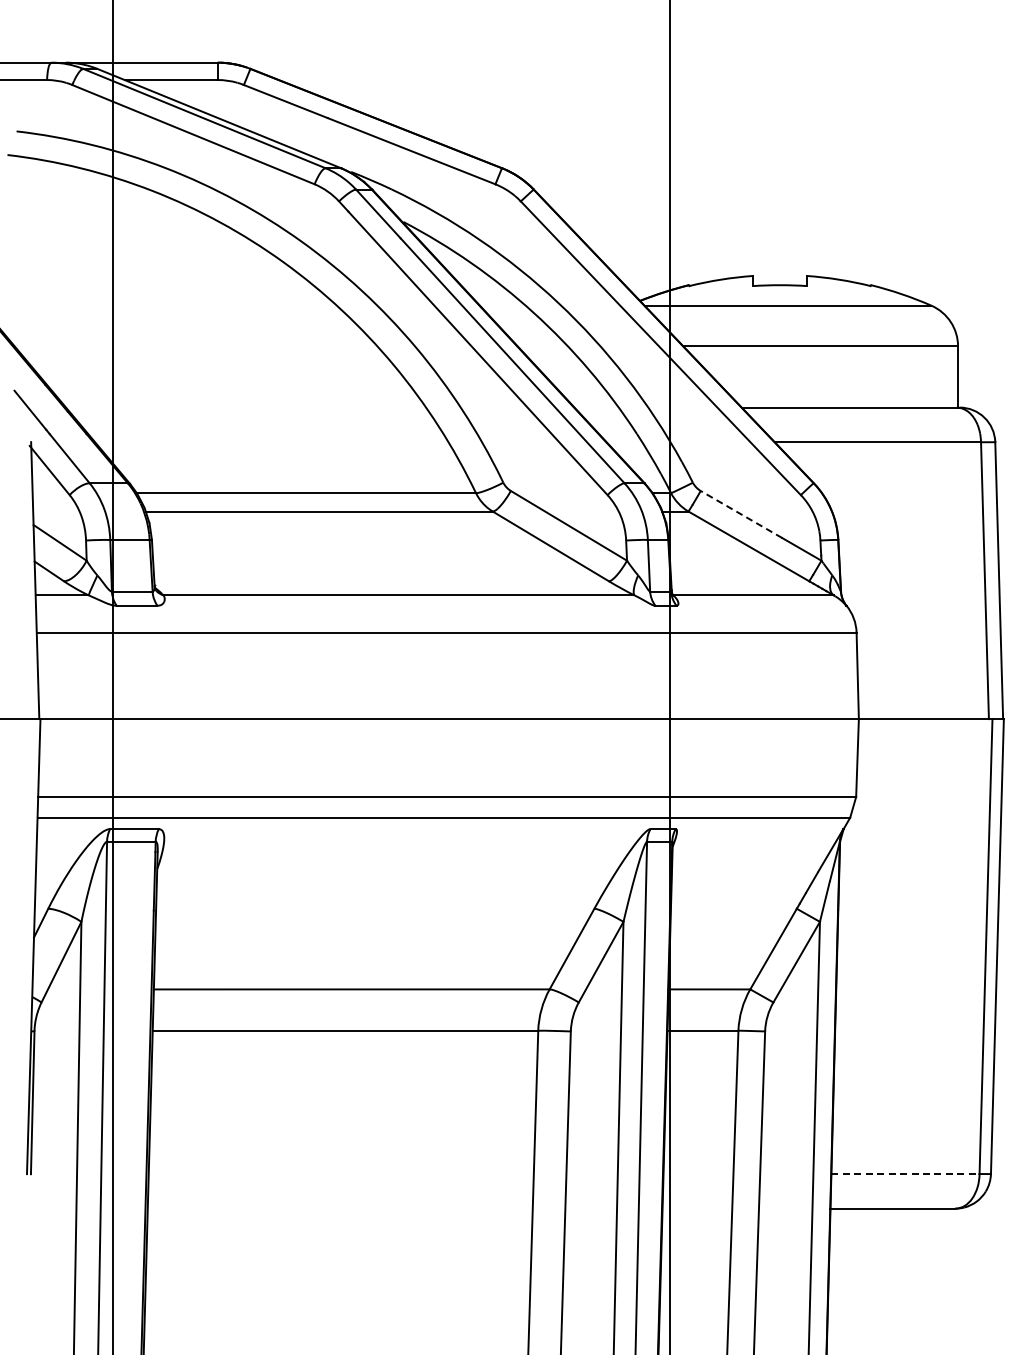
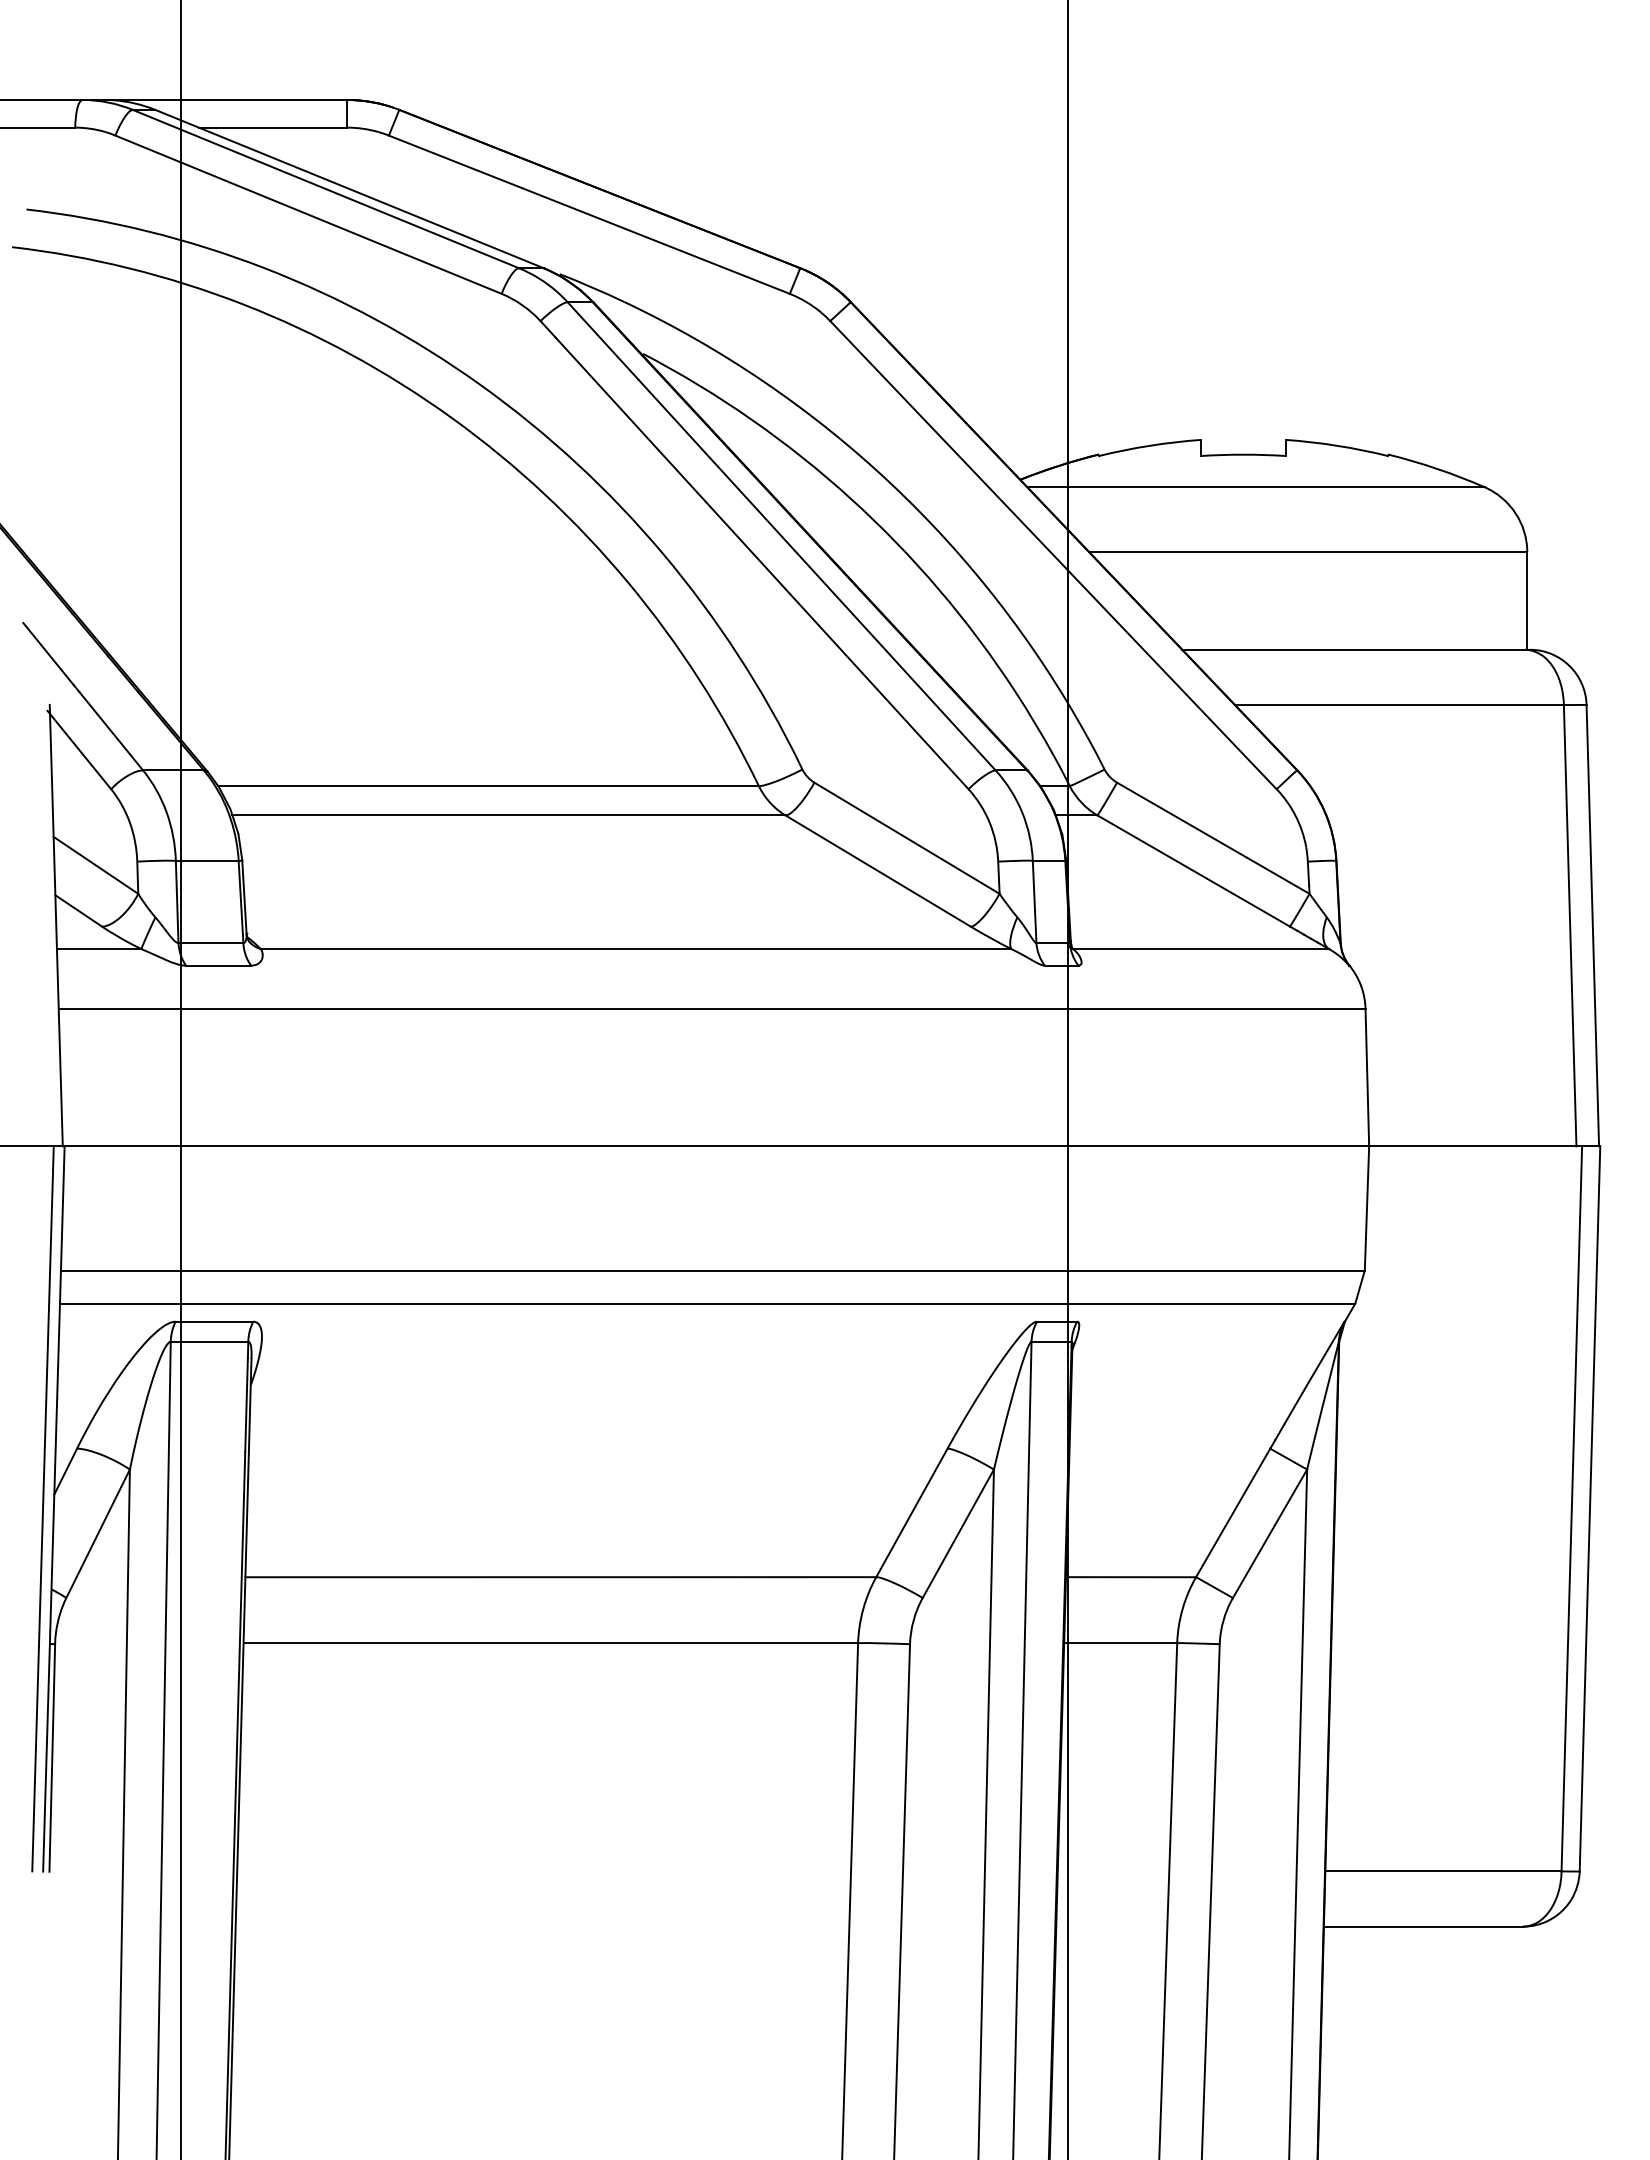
line: (741, 514) -> (1182, 820), dashed -> solid
line: (26, 946) -> (42, 1508), added
line: (905, 1174) -> (1443, 1872), dashed -> solid

